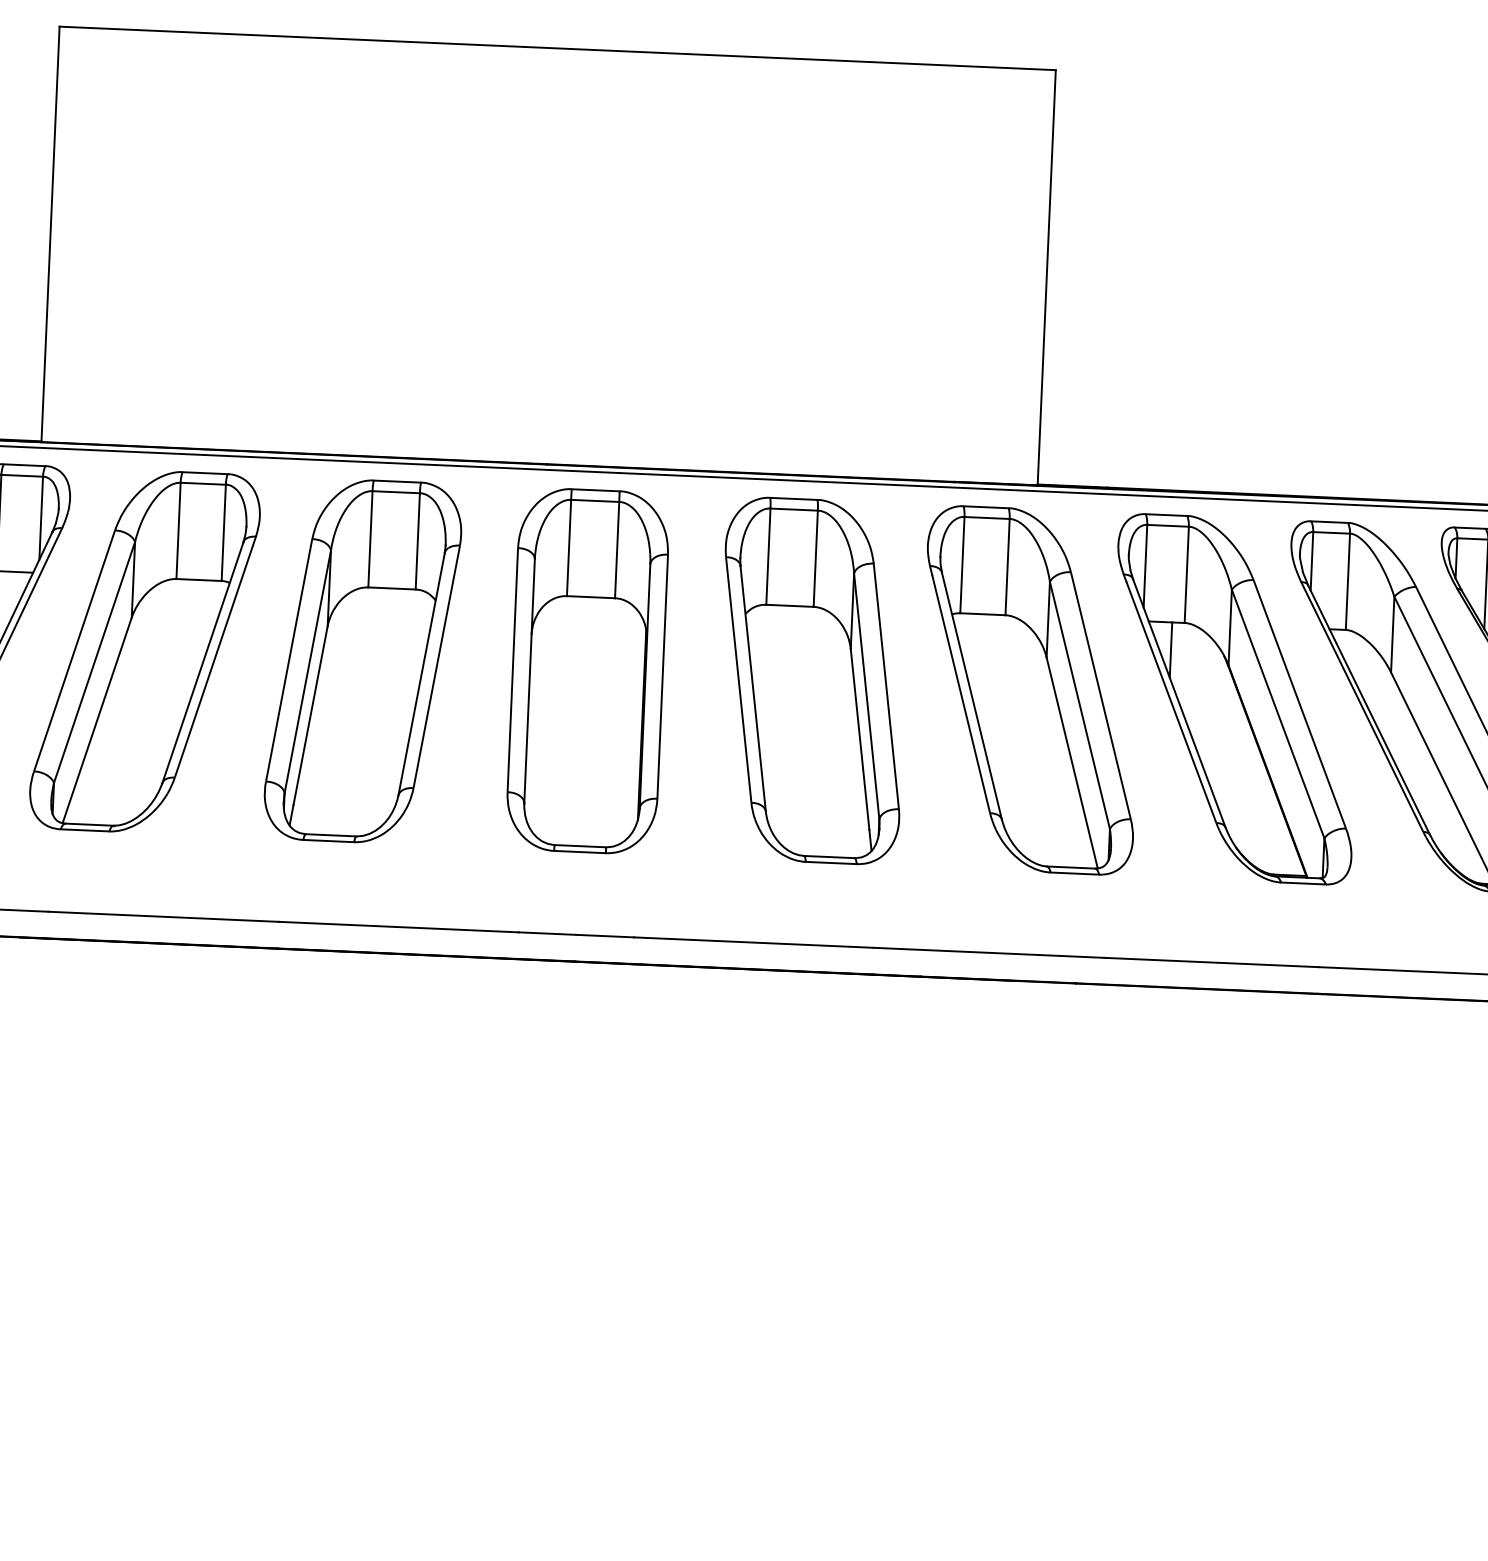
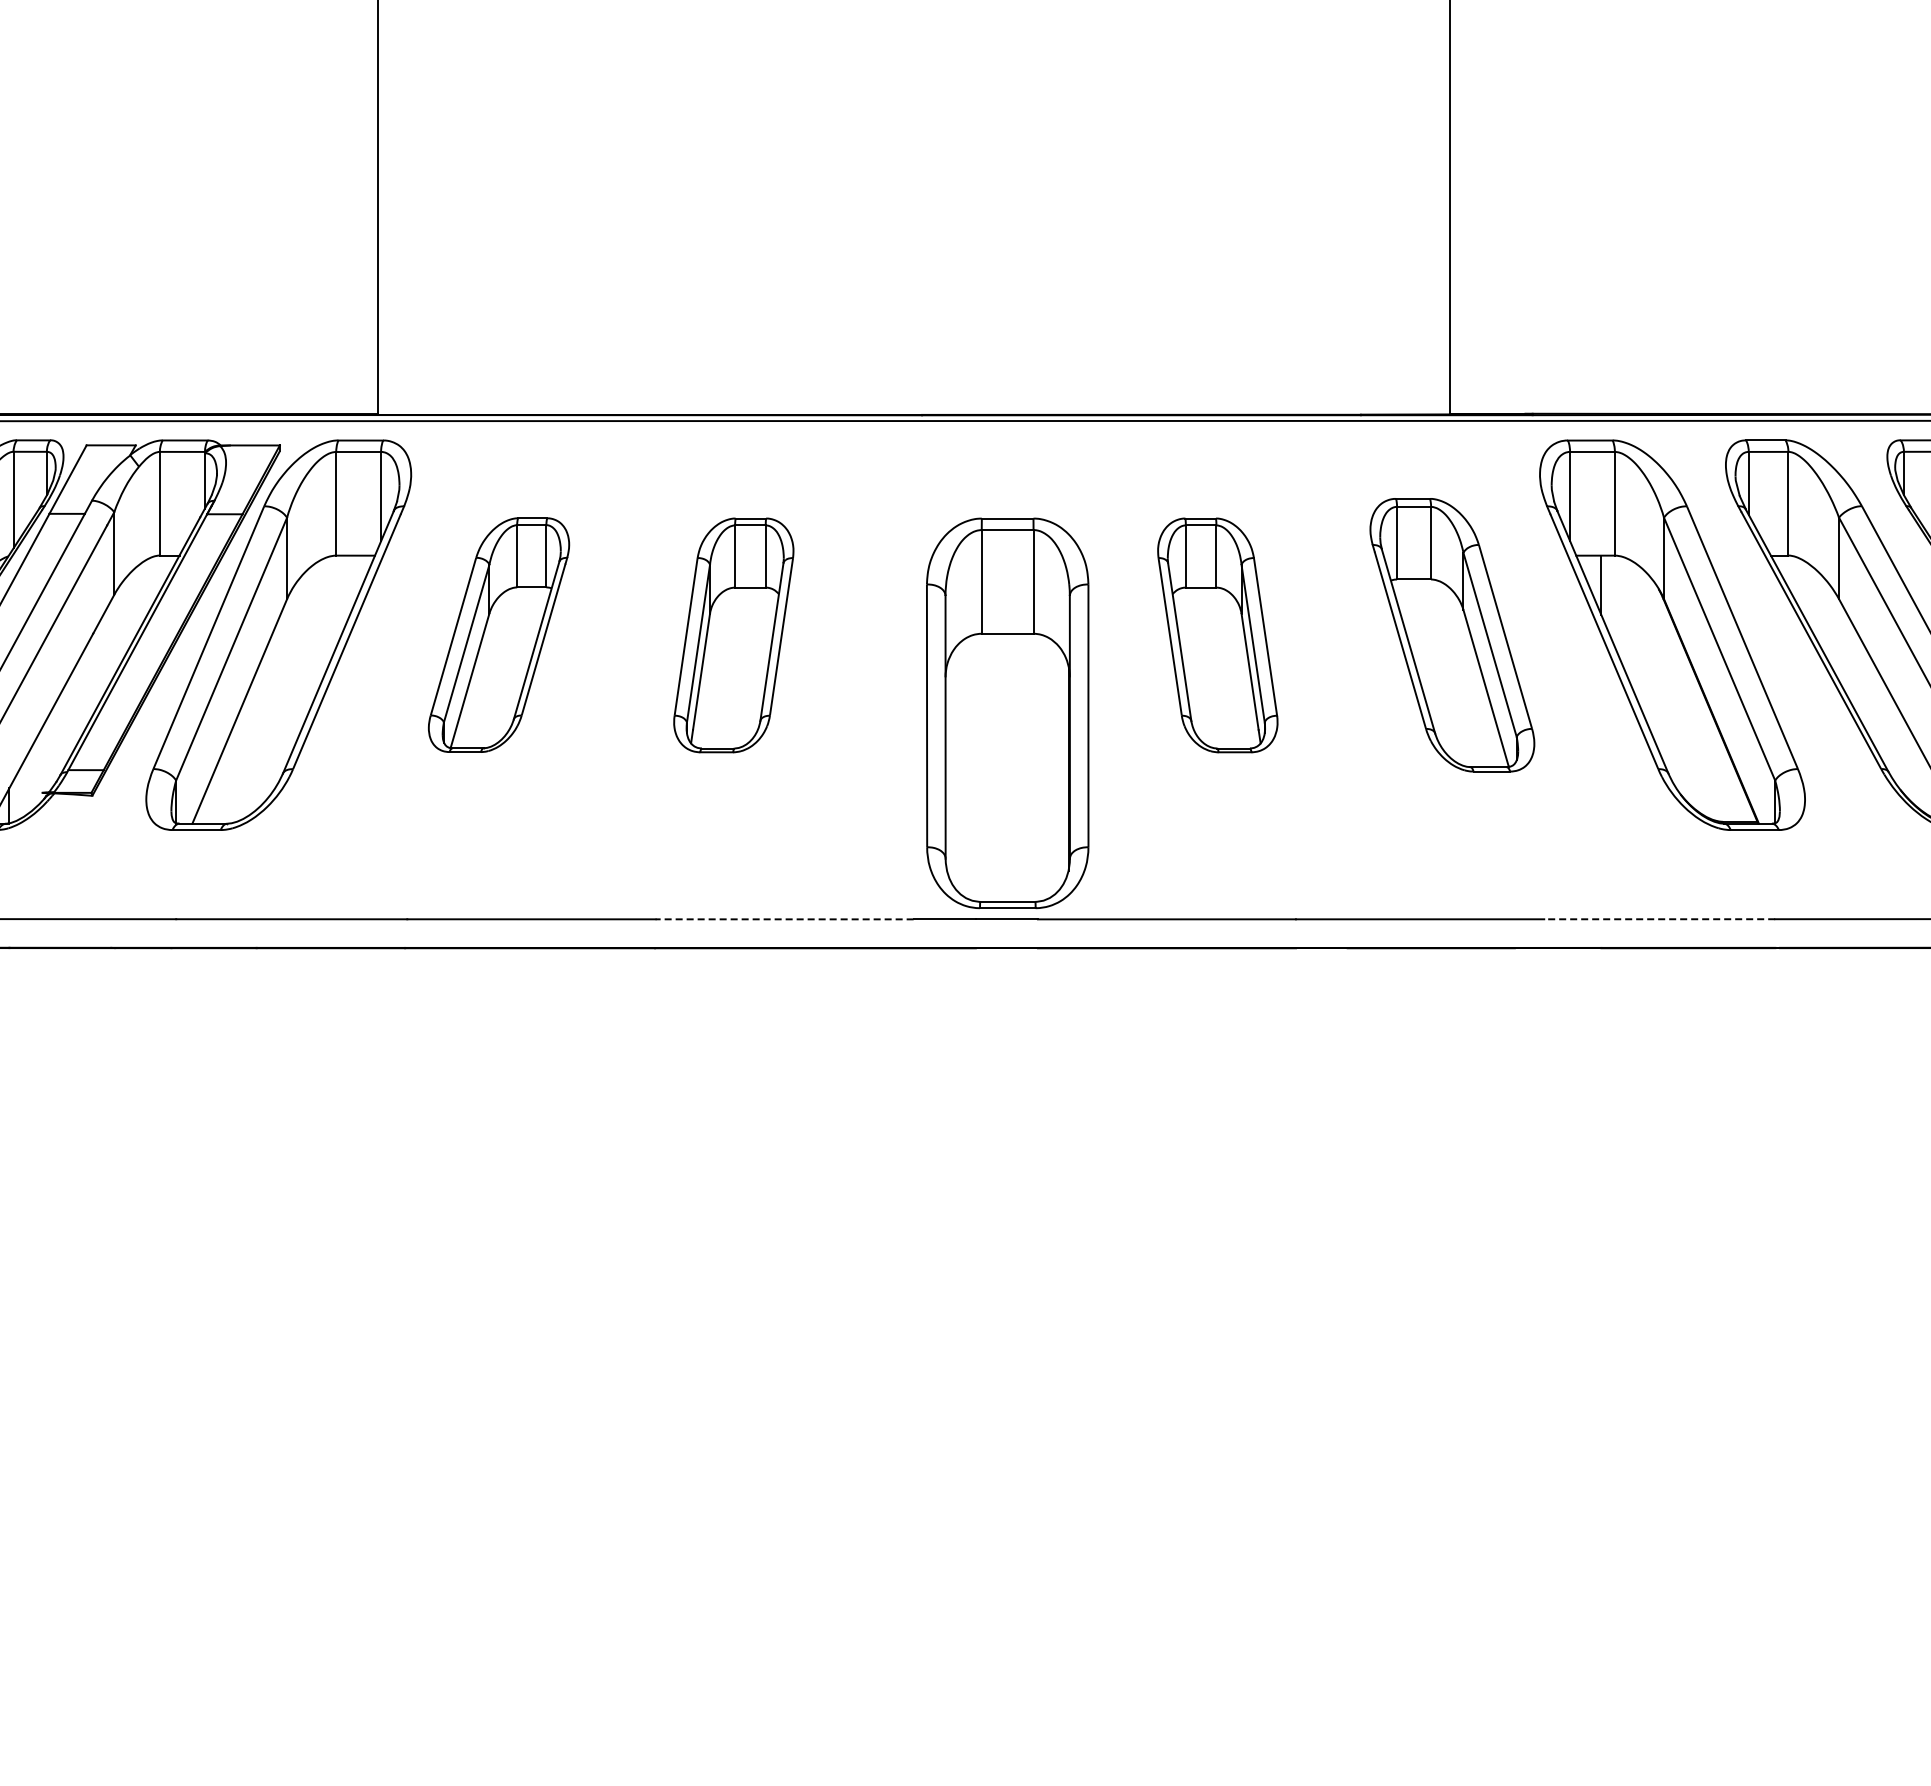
part: (144, 650) -> (498, 634), size x0.6
part: (362, 661) -> (733, 635), size x0.6
part: (587, 671) -> (1007, 713), moved
part: (812, 681) -> (1217, 635), size x0.6
part: (1030, 689) -> (1452, 634), size x0.7
line: (398, 927) -> (784, 919), solid -> dashed
line: (1211, 962) -> (1659, 919), solid -> dashed

